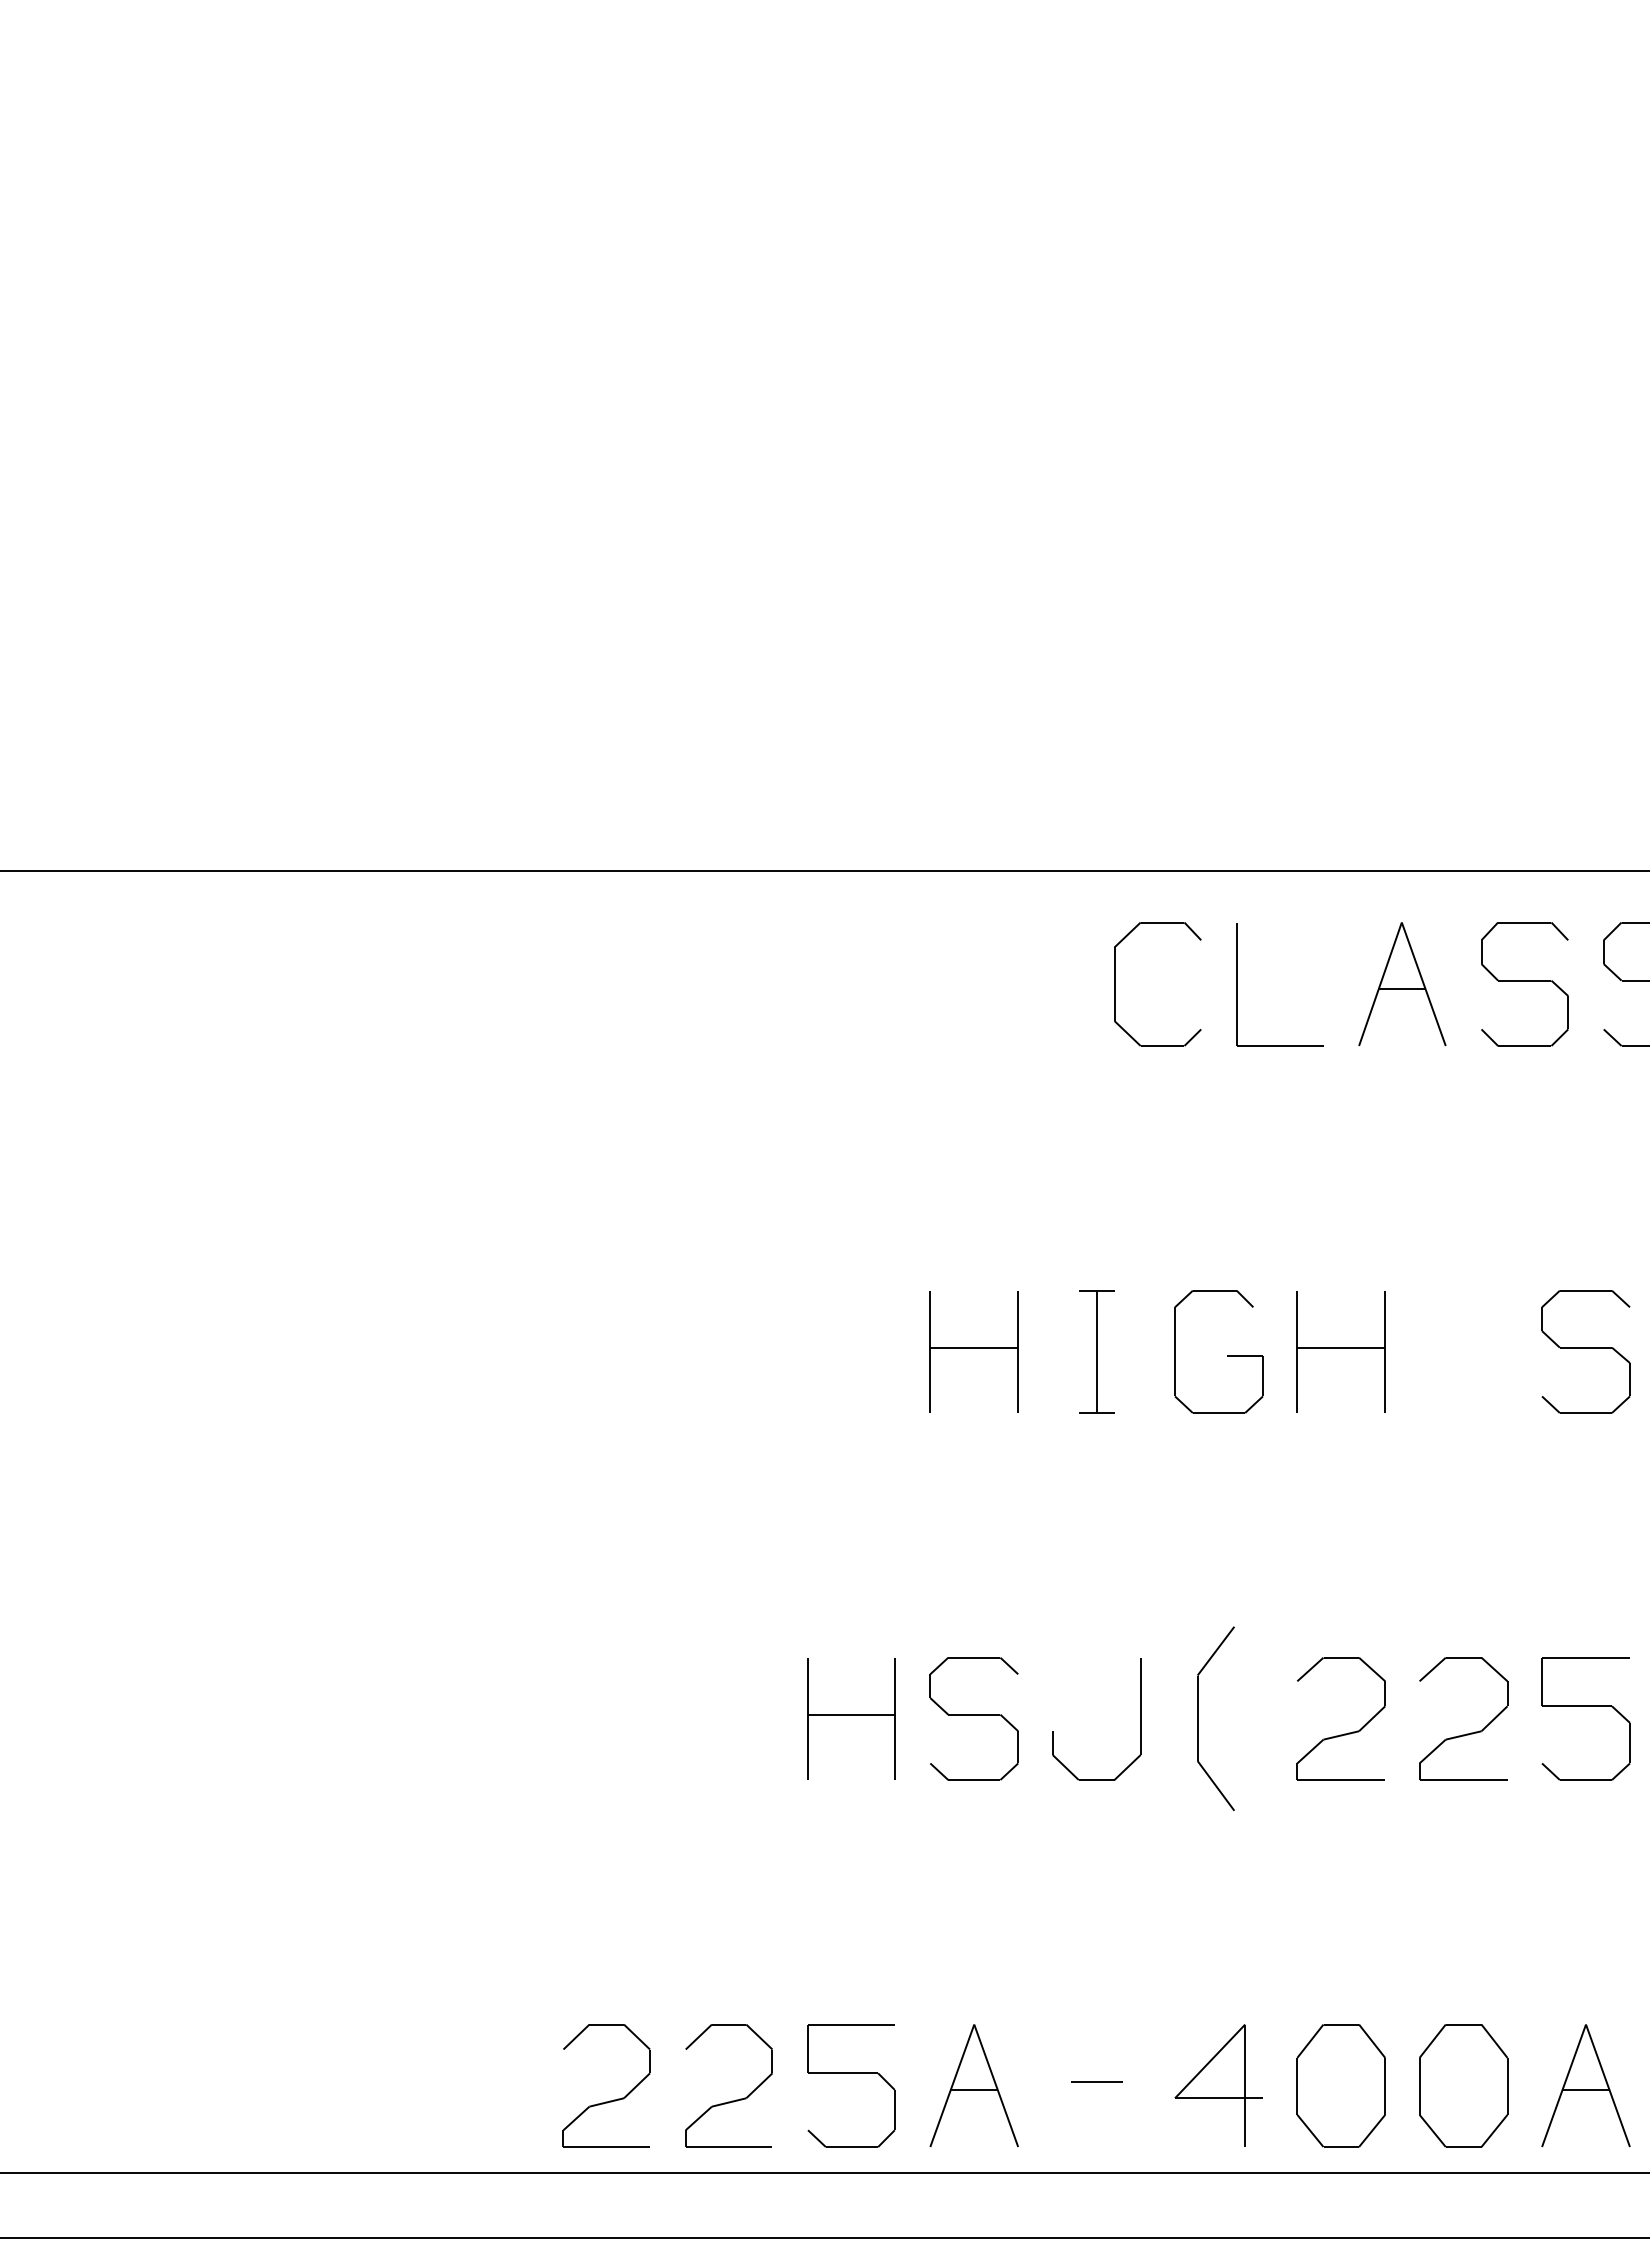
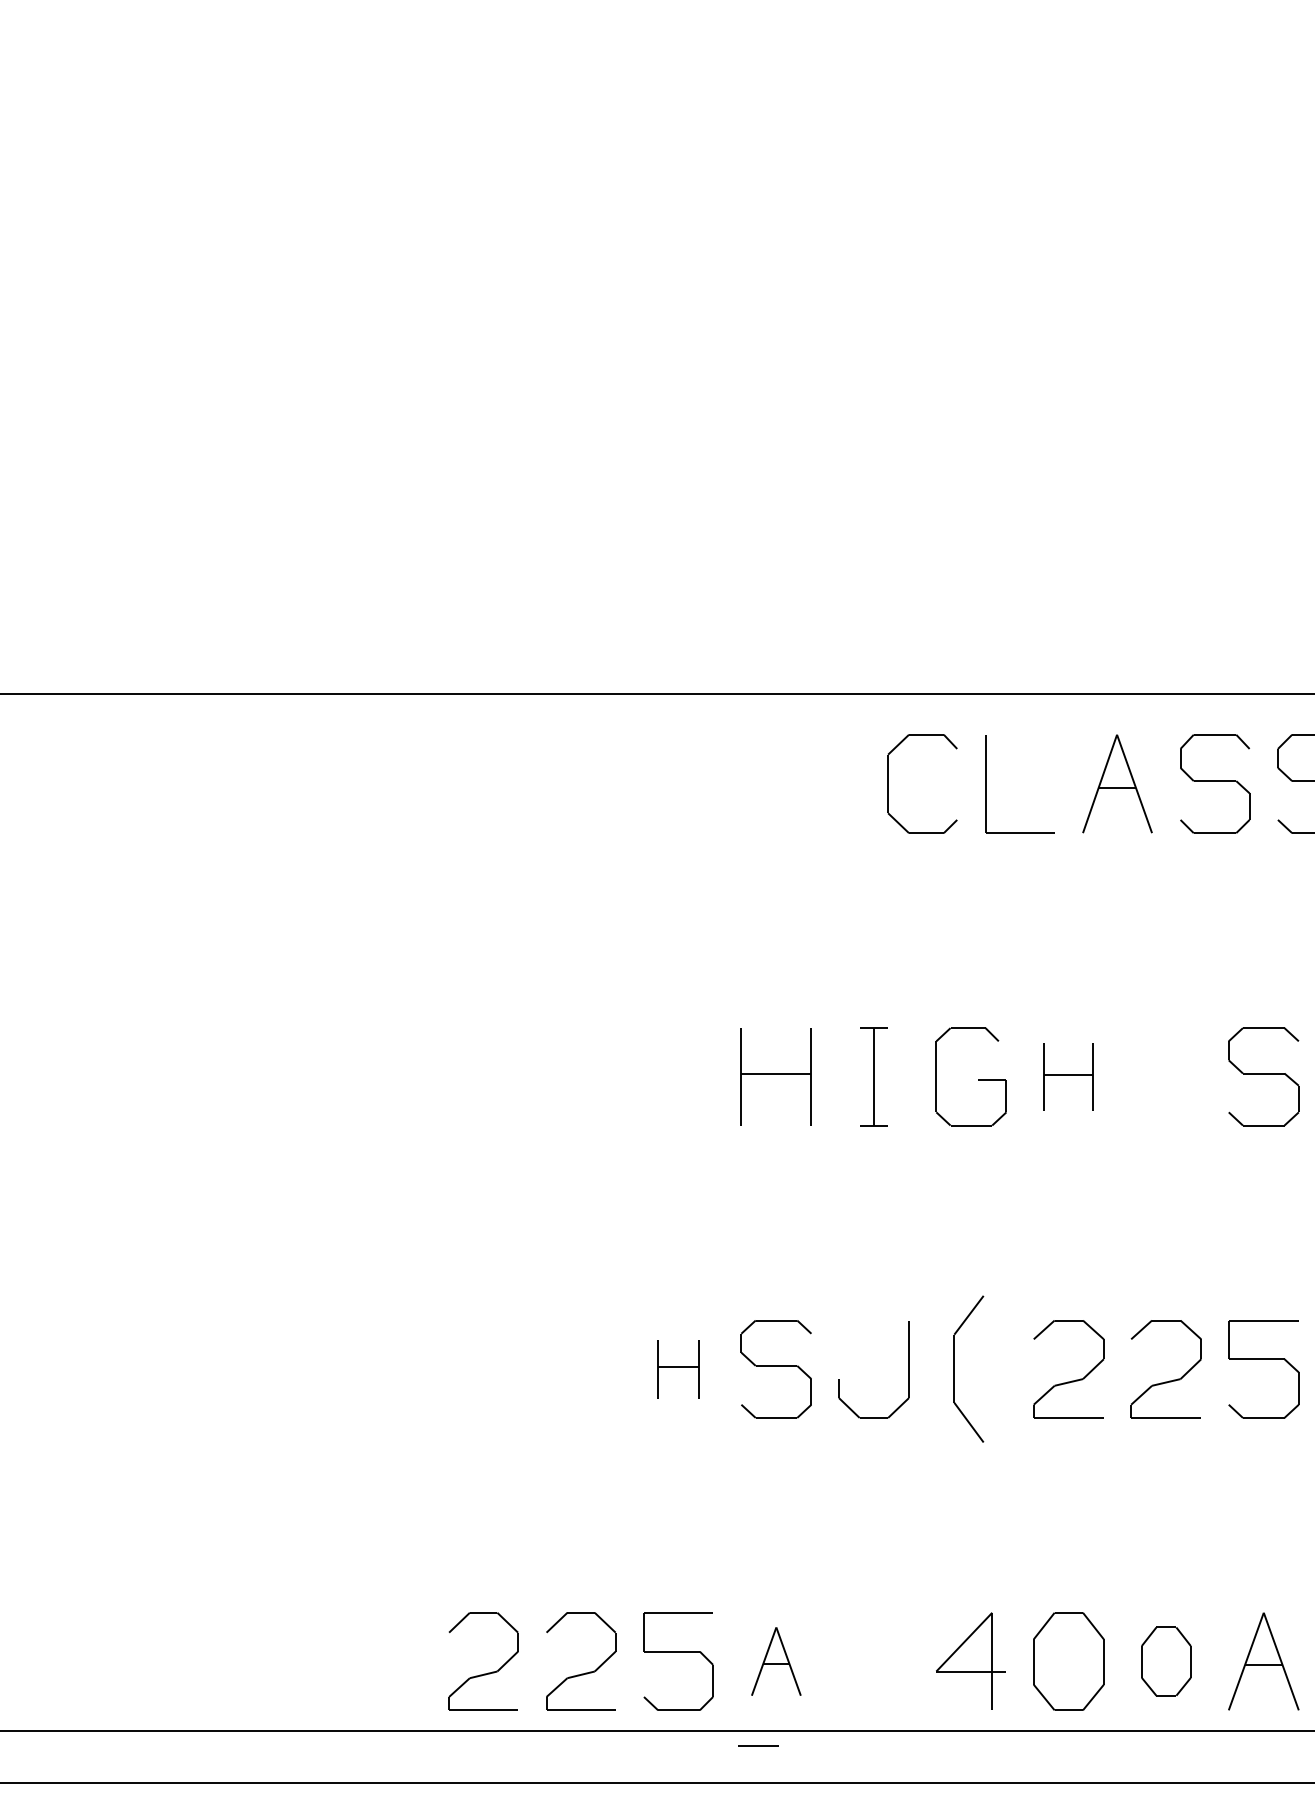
part: (1340, 1351) -> (1068, 1076), size x0.7
part: (851, 1718) -> (678, 1368), size x0.6
line: (1096, 2081) -> (758, 1745), moved
part: (973, 2085) -> (775, 1661), size x0.7
part: (1463, 2085) -> (1166, 1661), size x0.7

